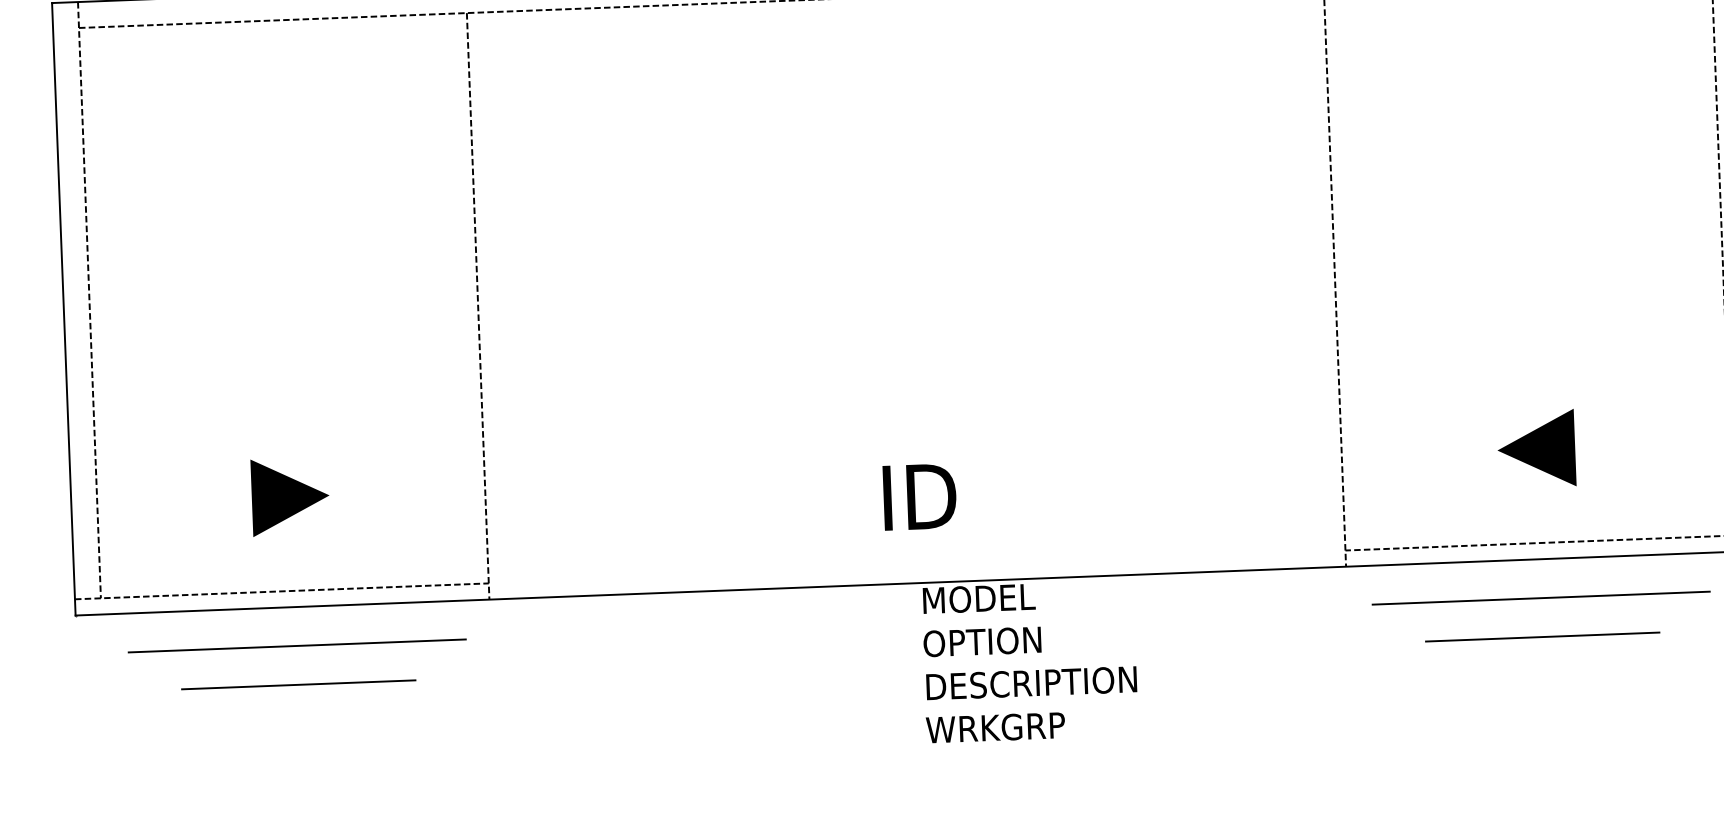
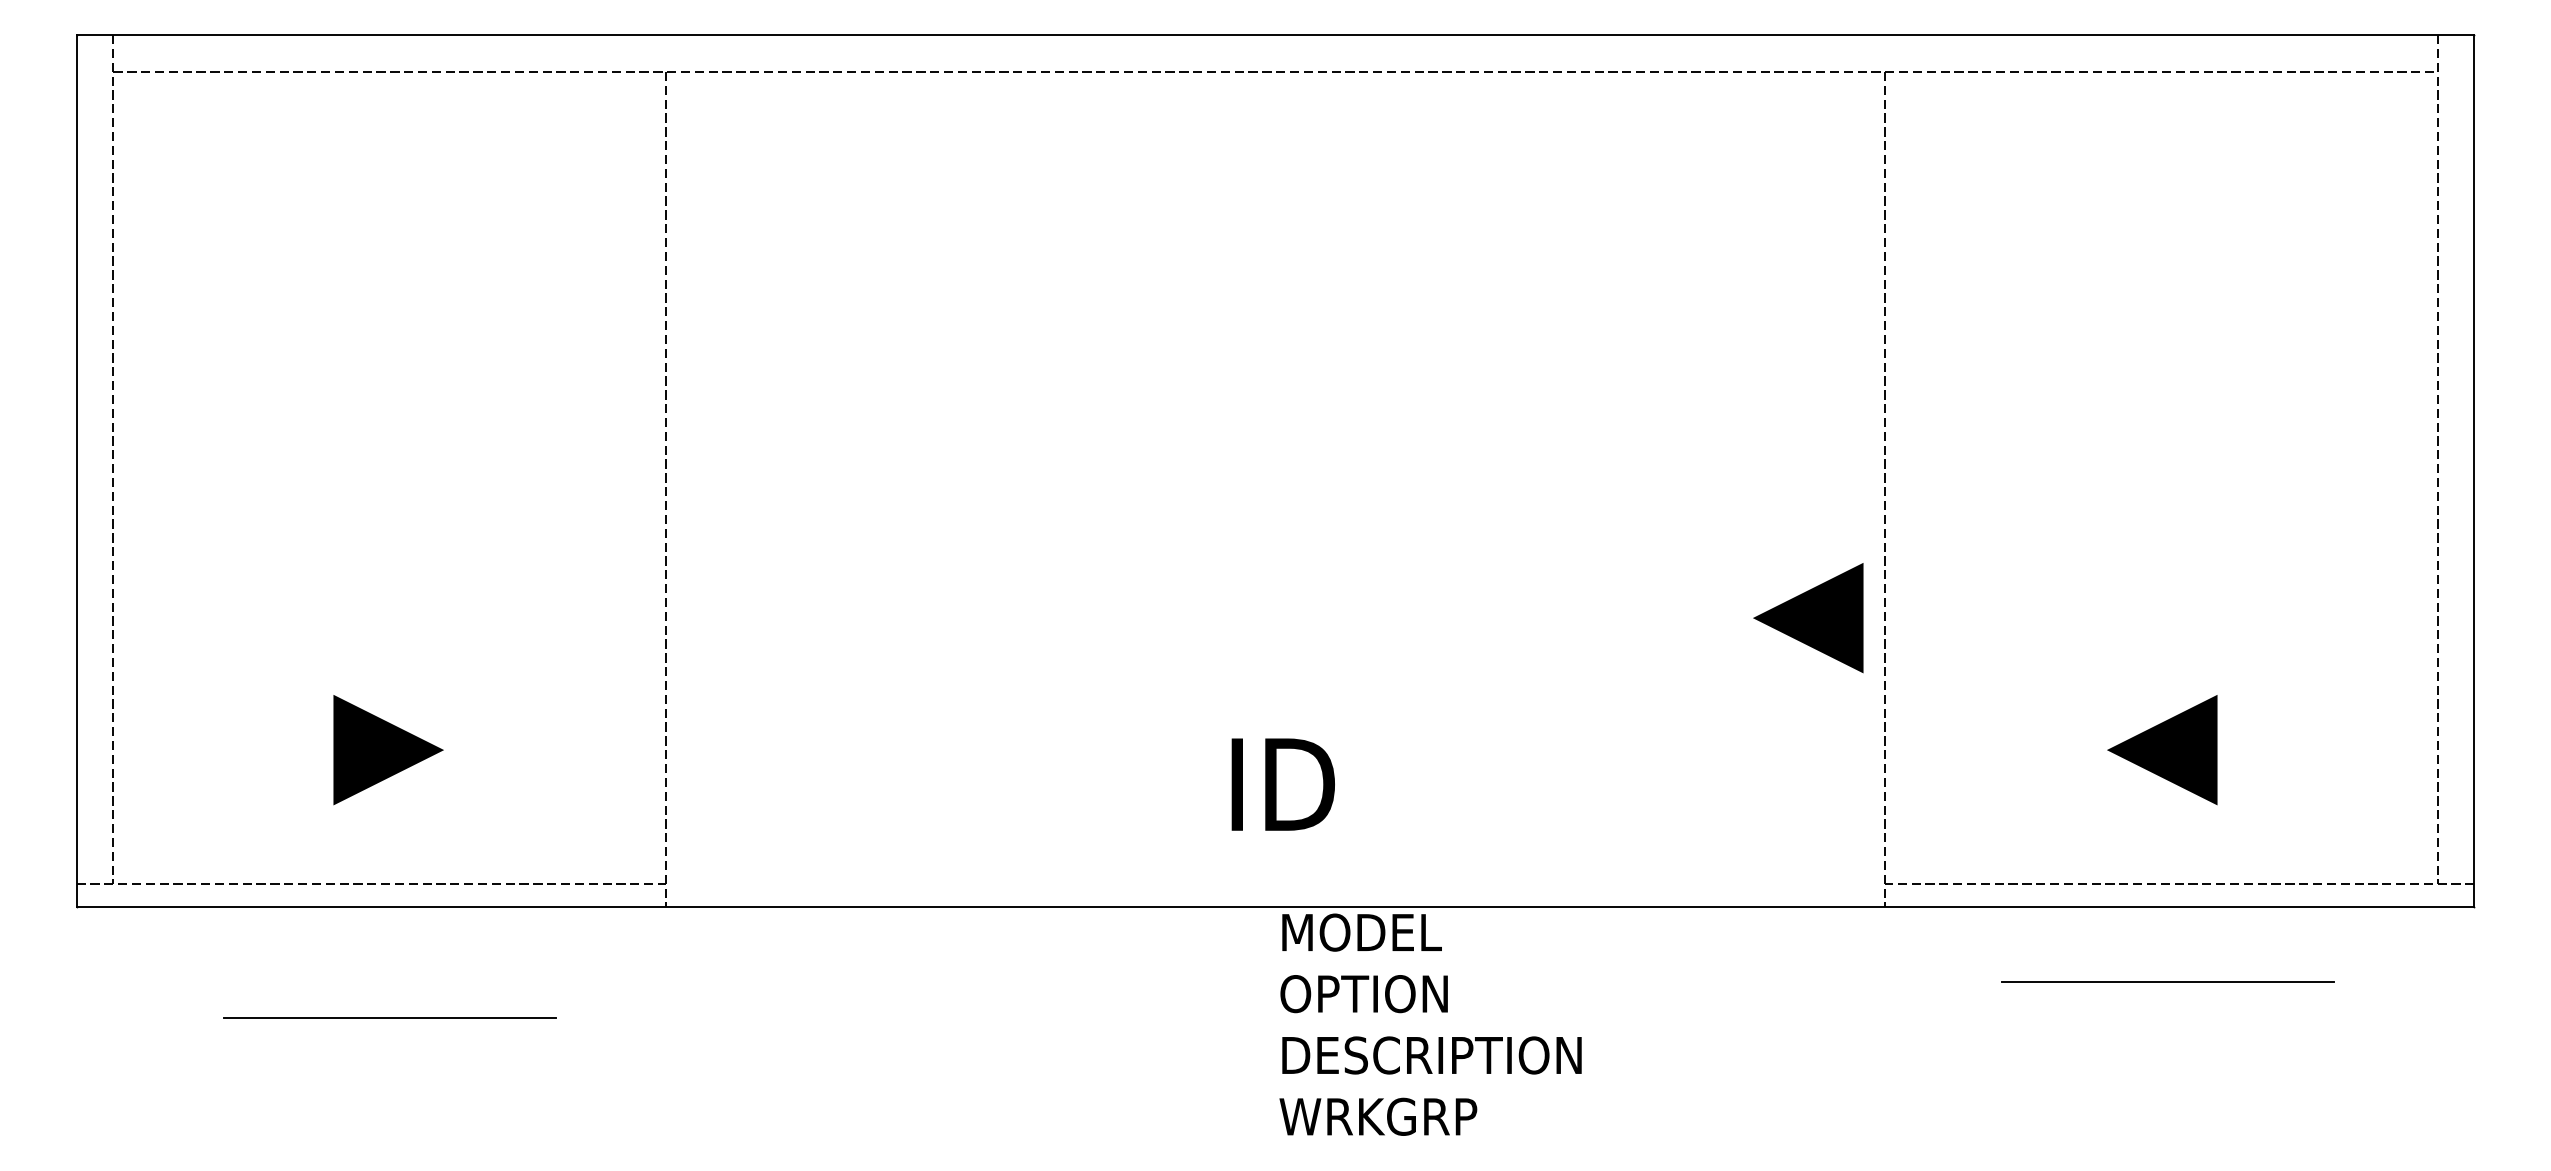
line: (1284, 366) -> (1808, 618), added
line: (1540, 598) -> (2160, 962), removed
line: (1542, 636) -> (2167, 981), moved
line: (296, 645) -> (389, 961), removed

